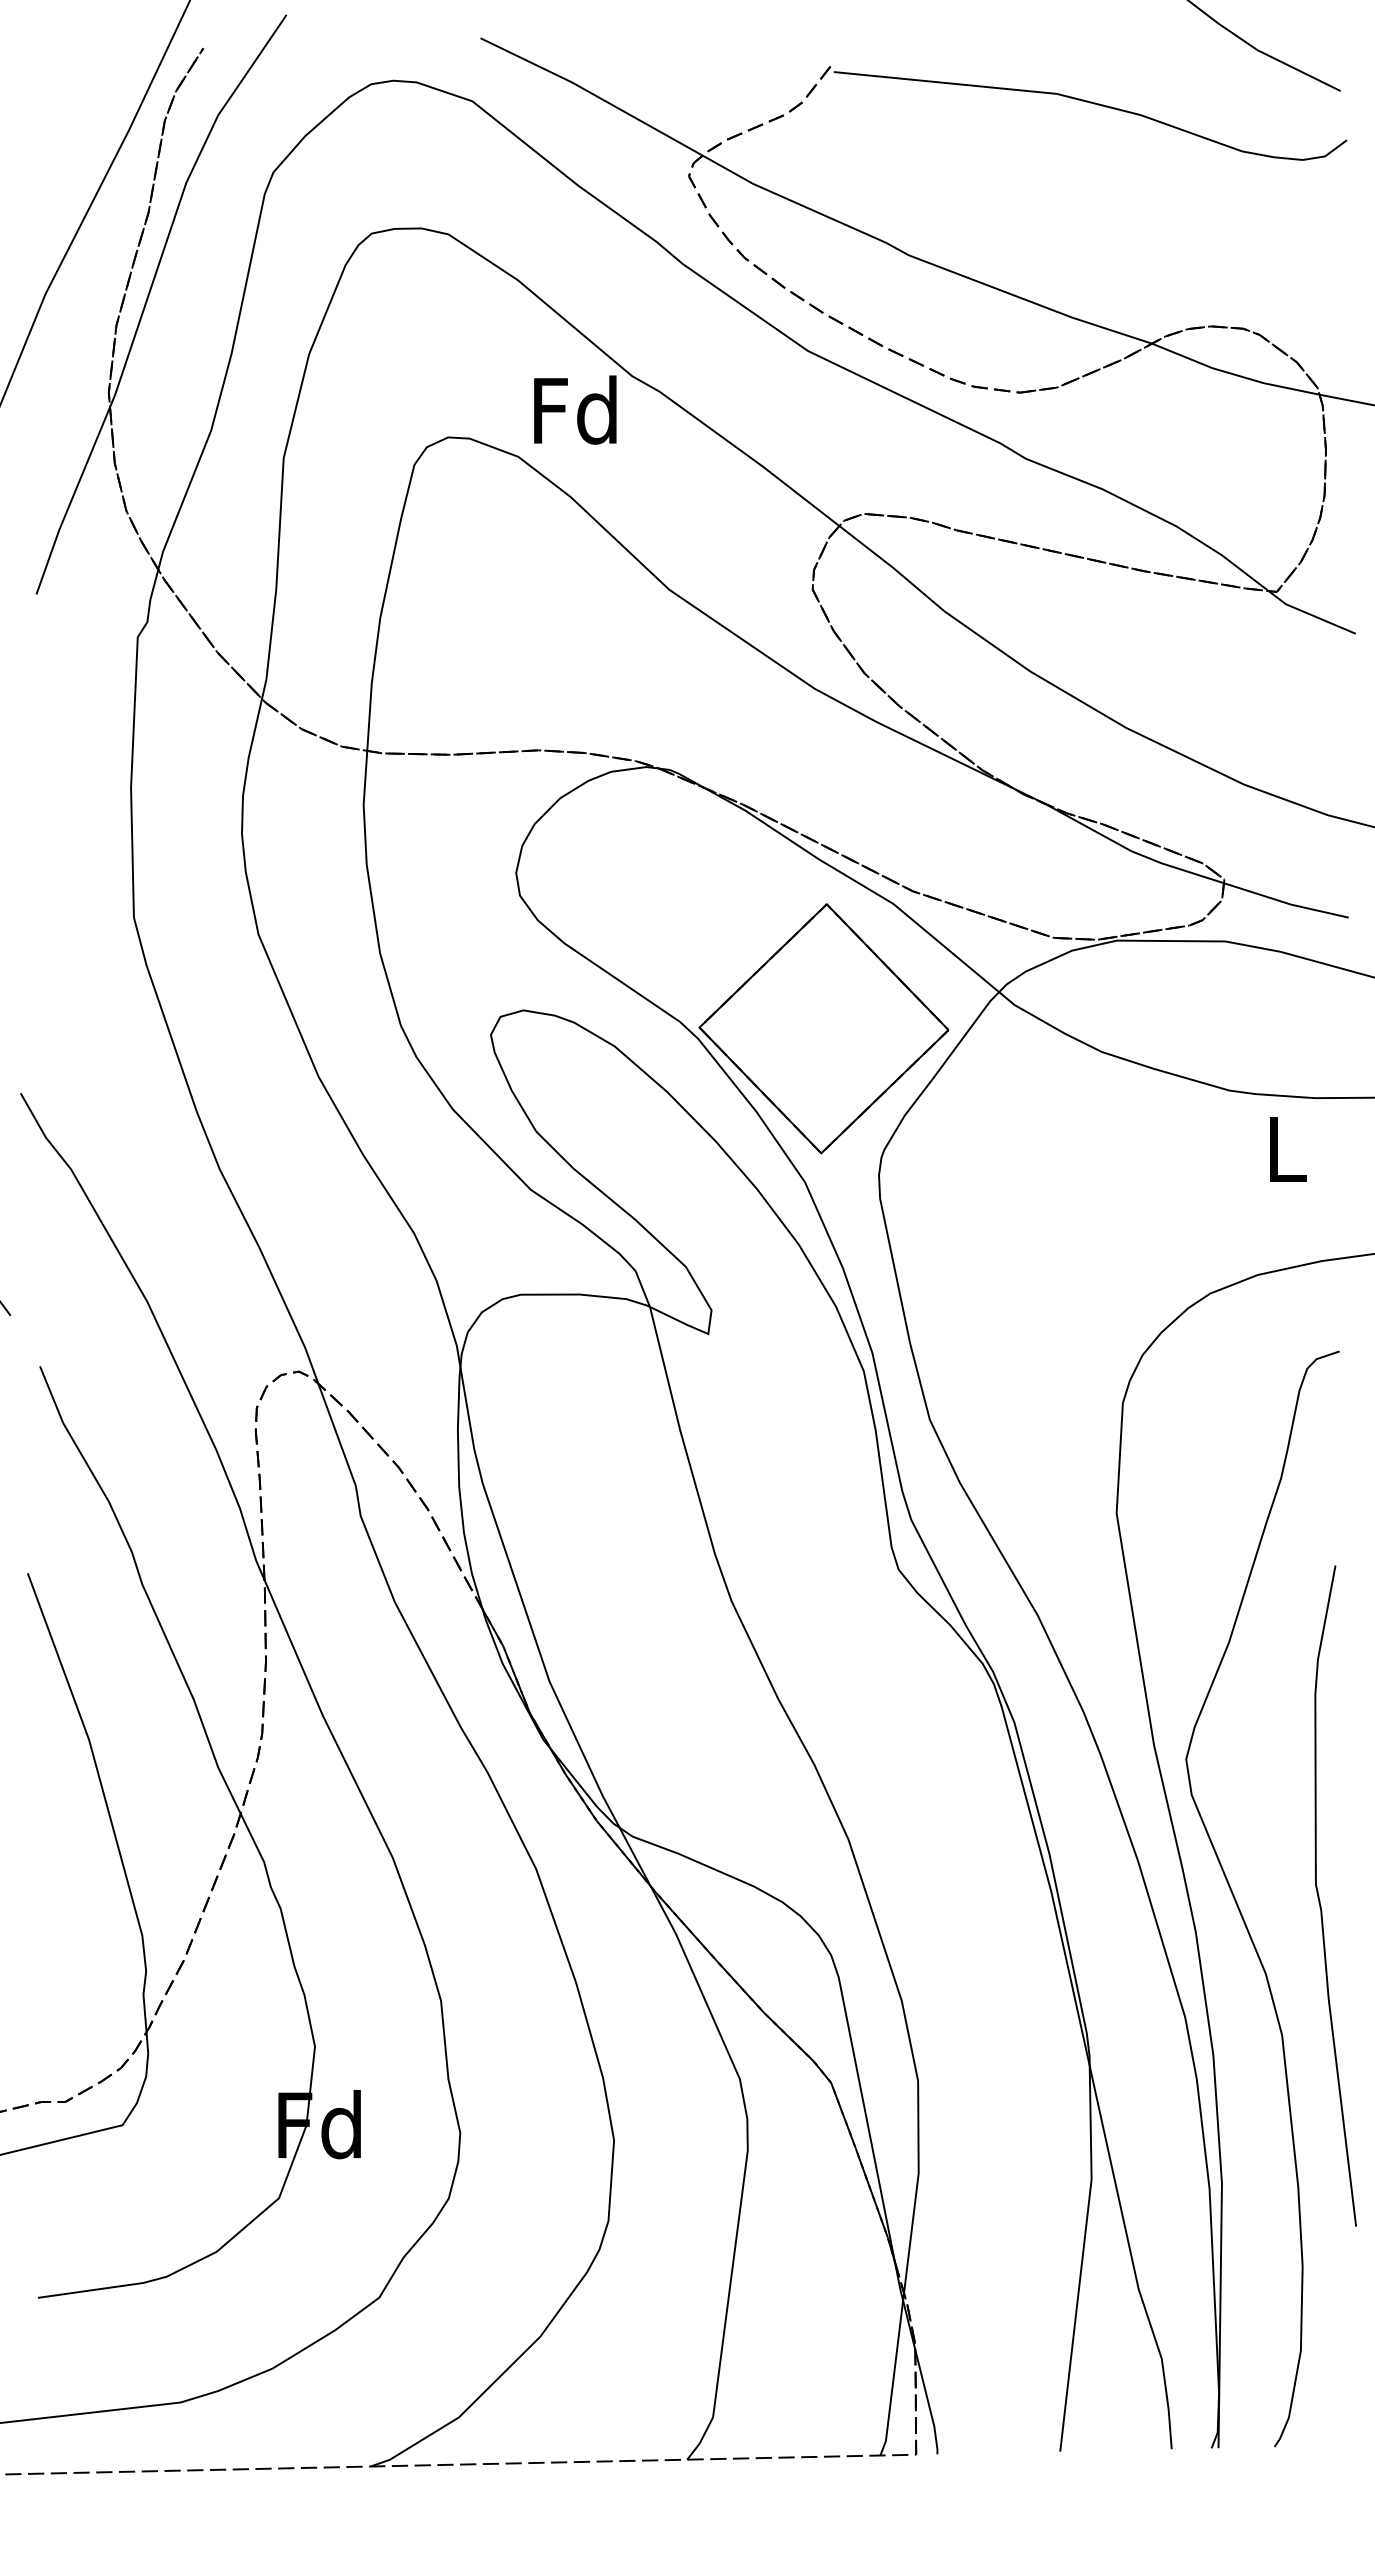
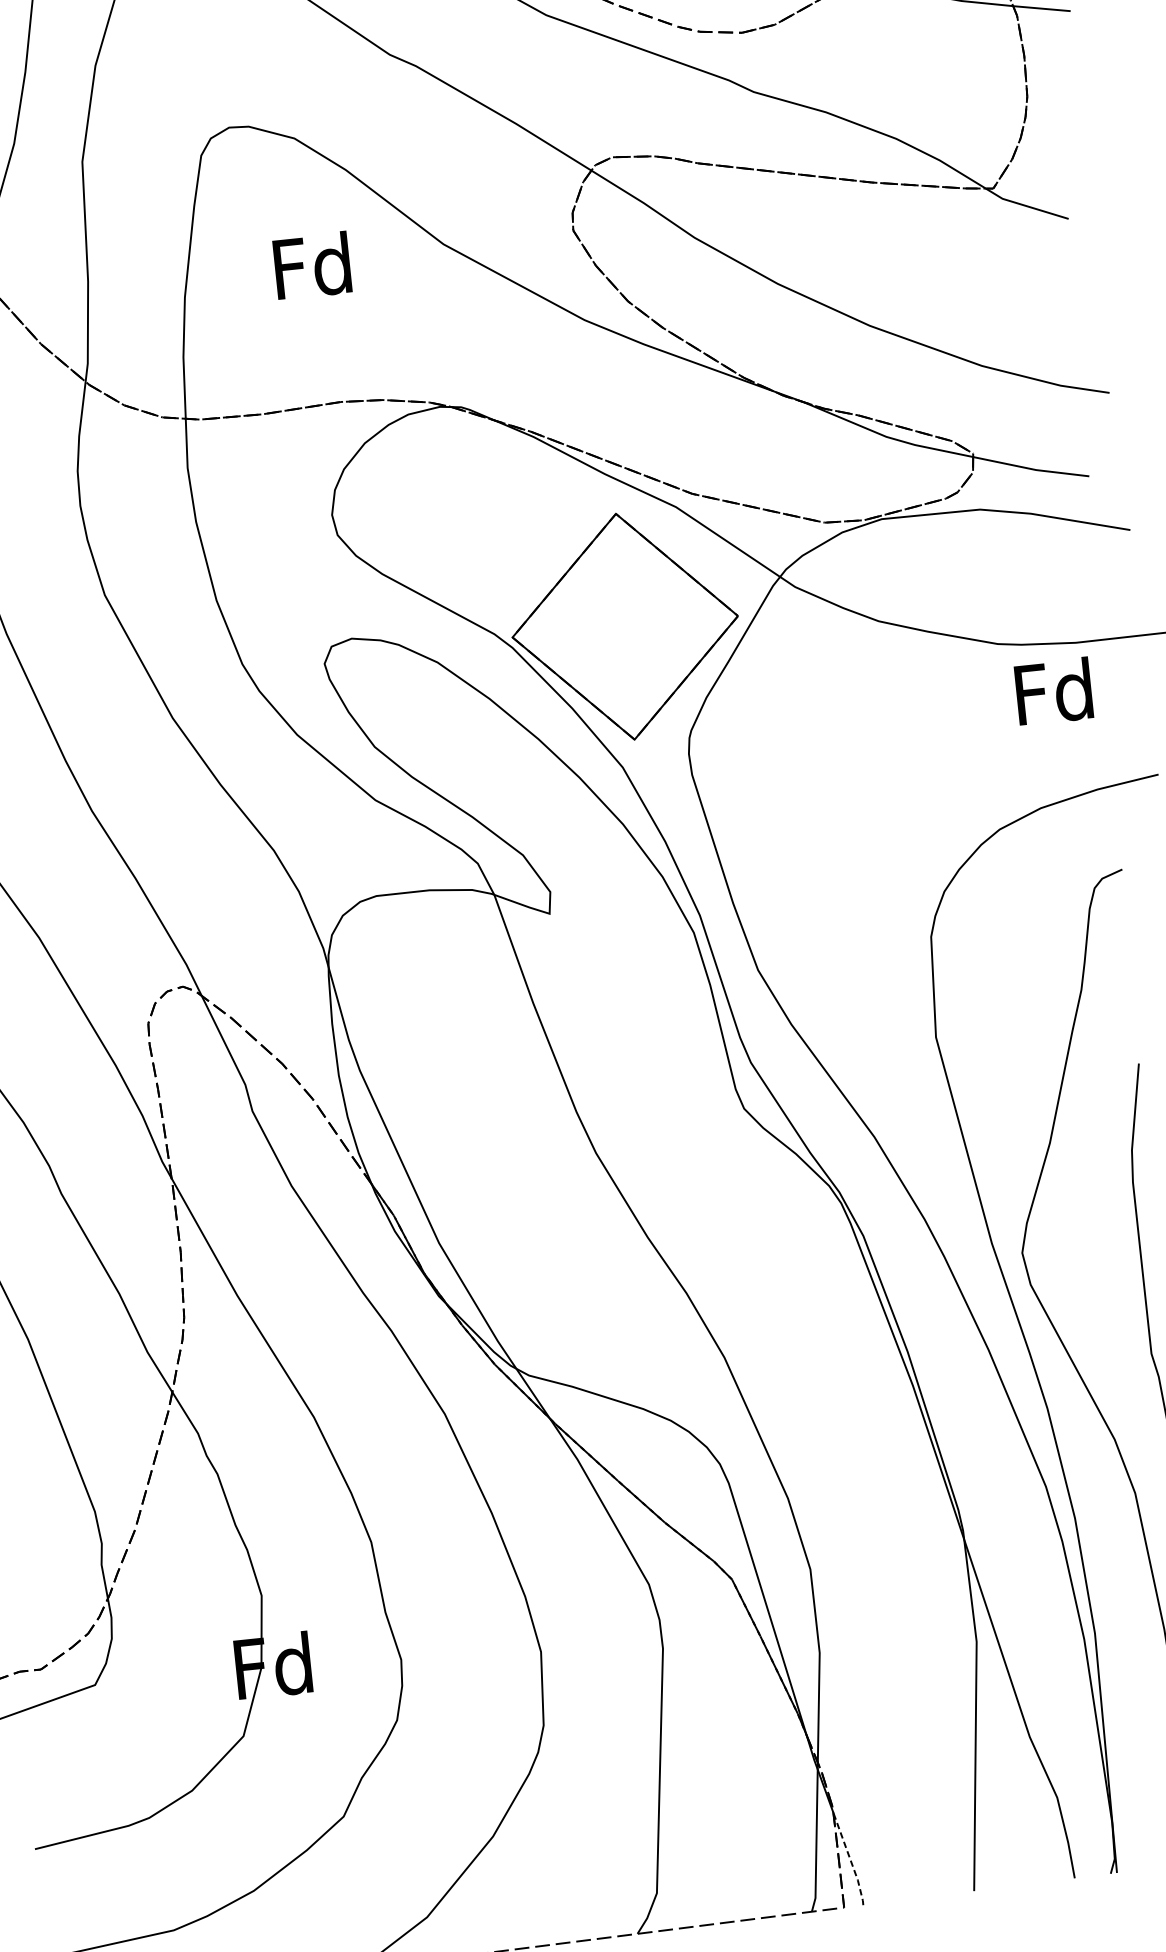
text: (575, 409) -> (312, 265), moved
text: (1285, 1148) -> (1054, 691), L -> Fd
line: (928, 2402) -> (850, 1859), solid -> dashed

